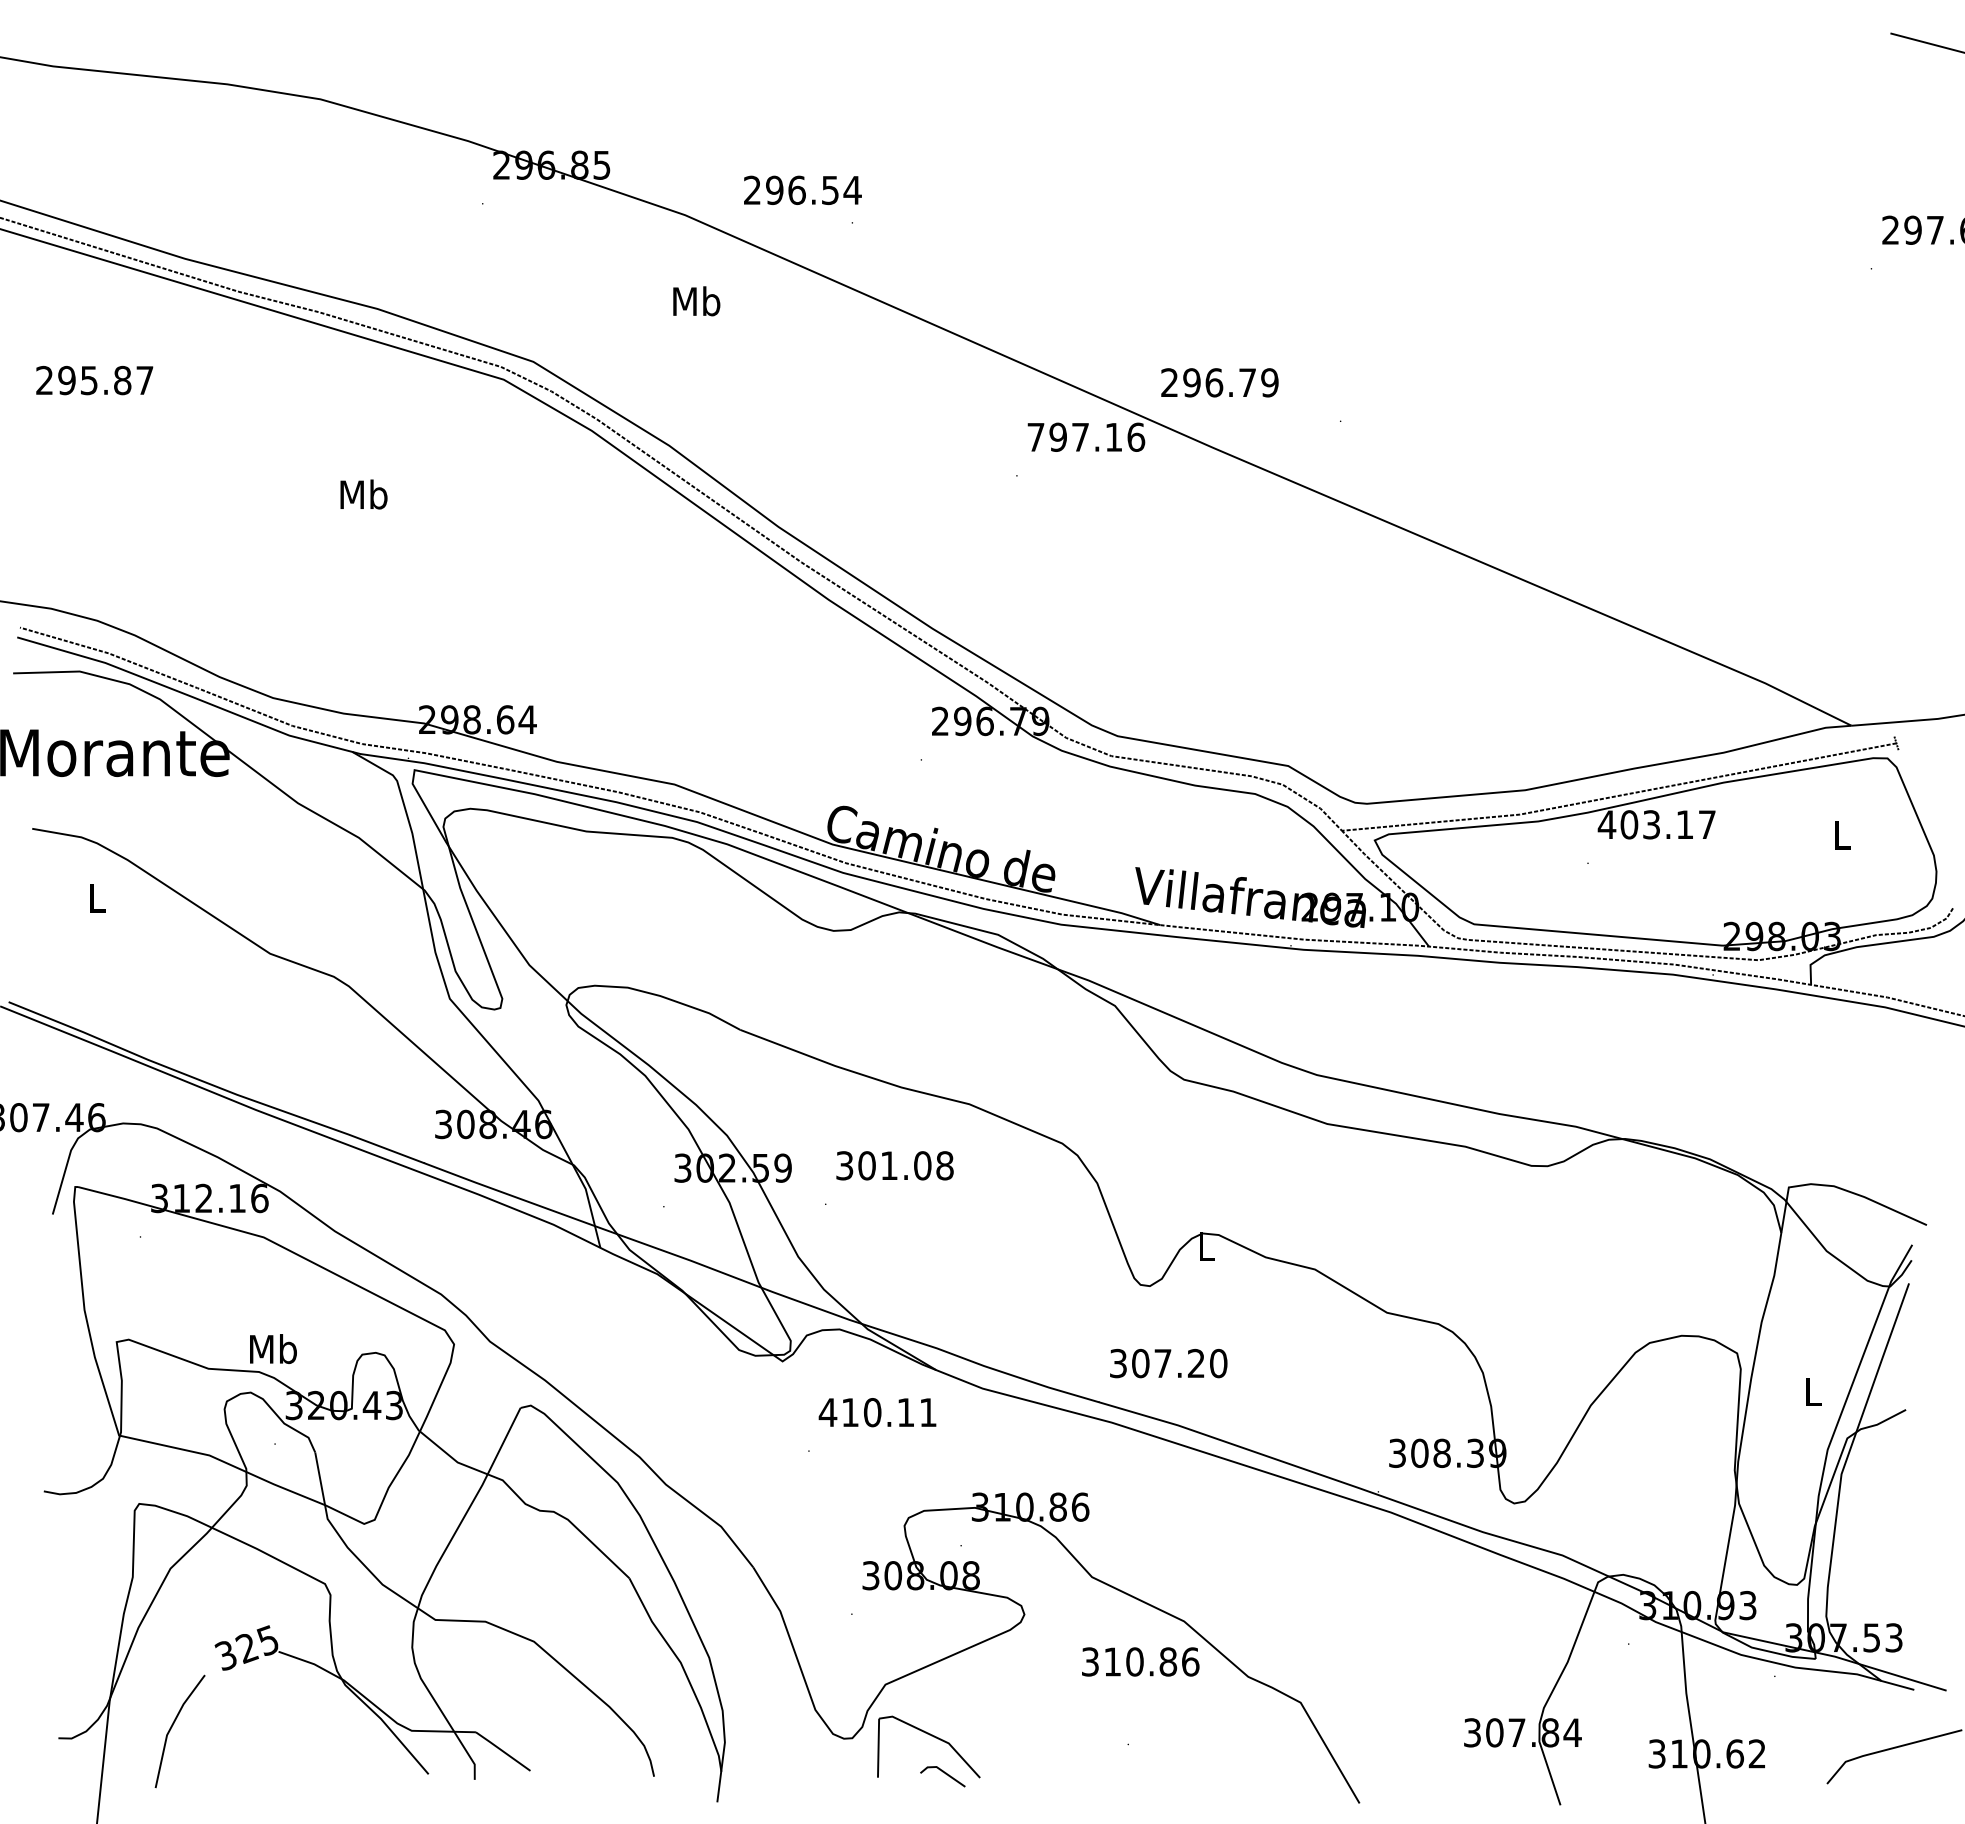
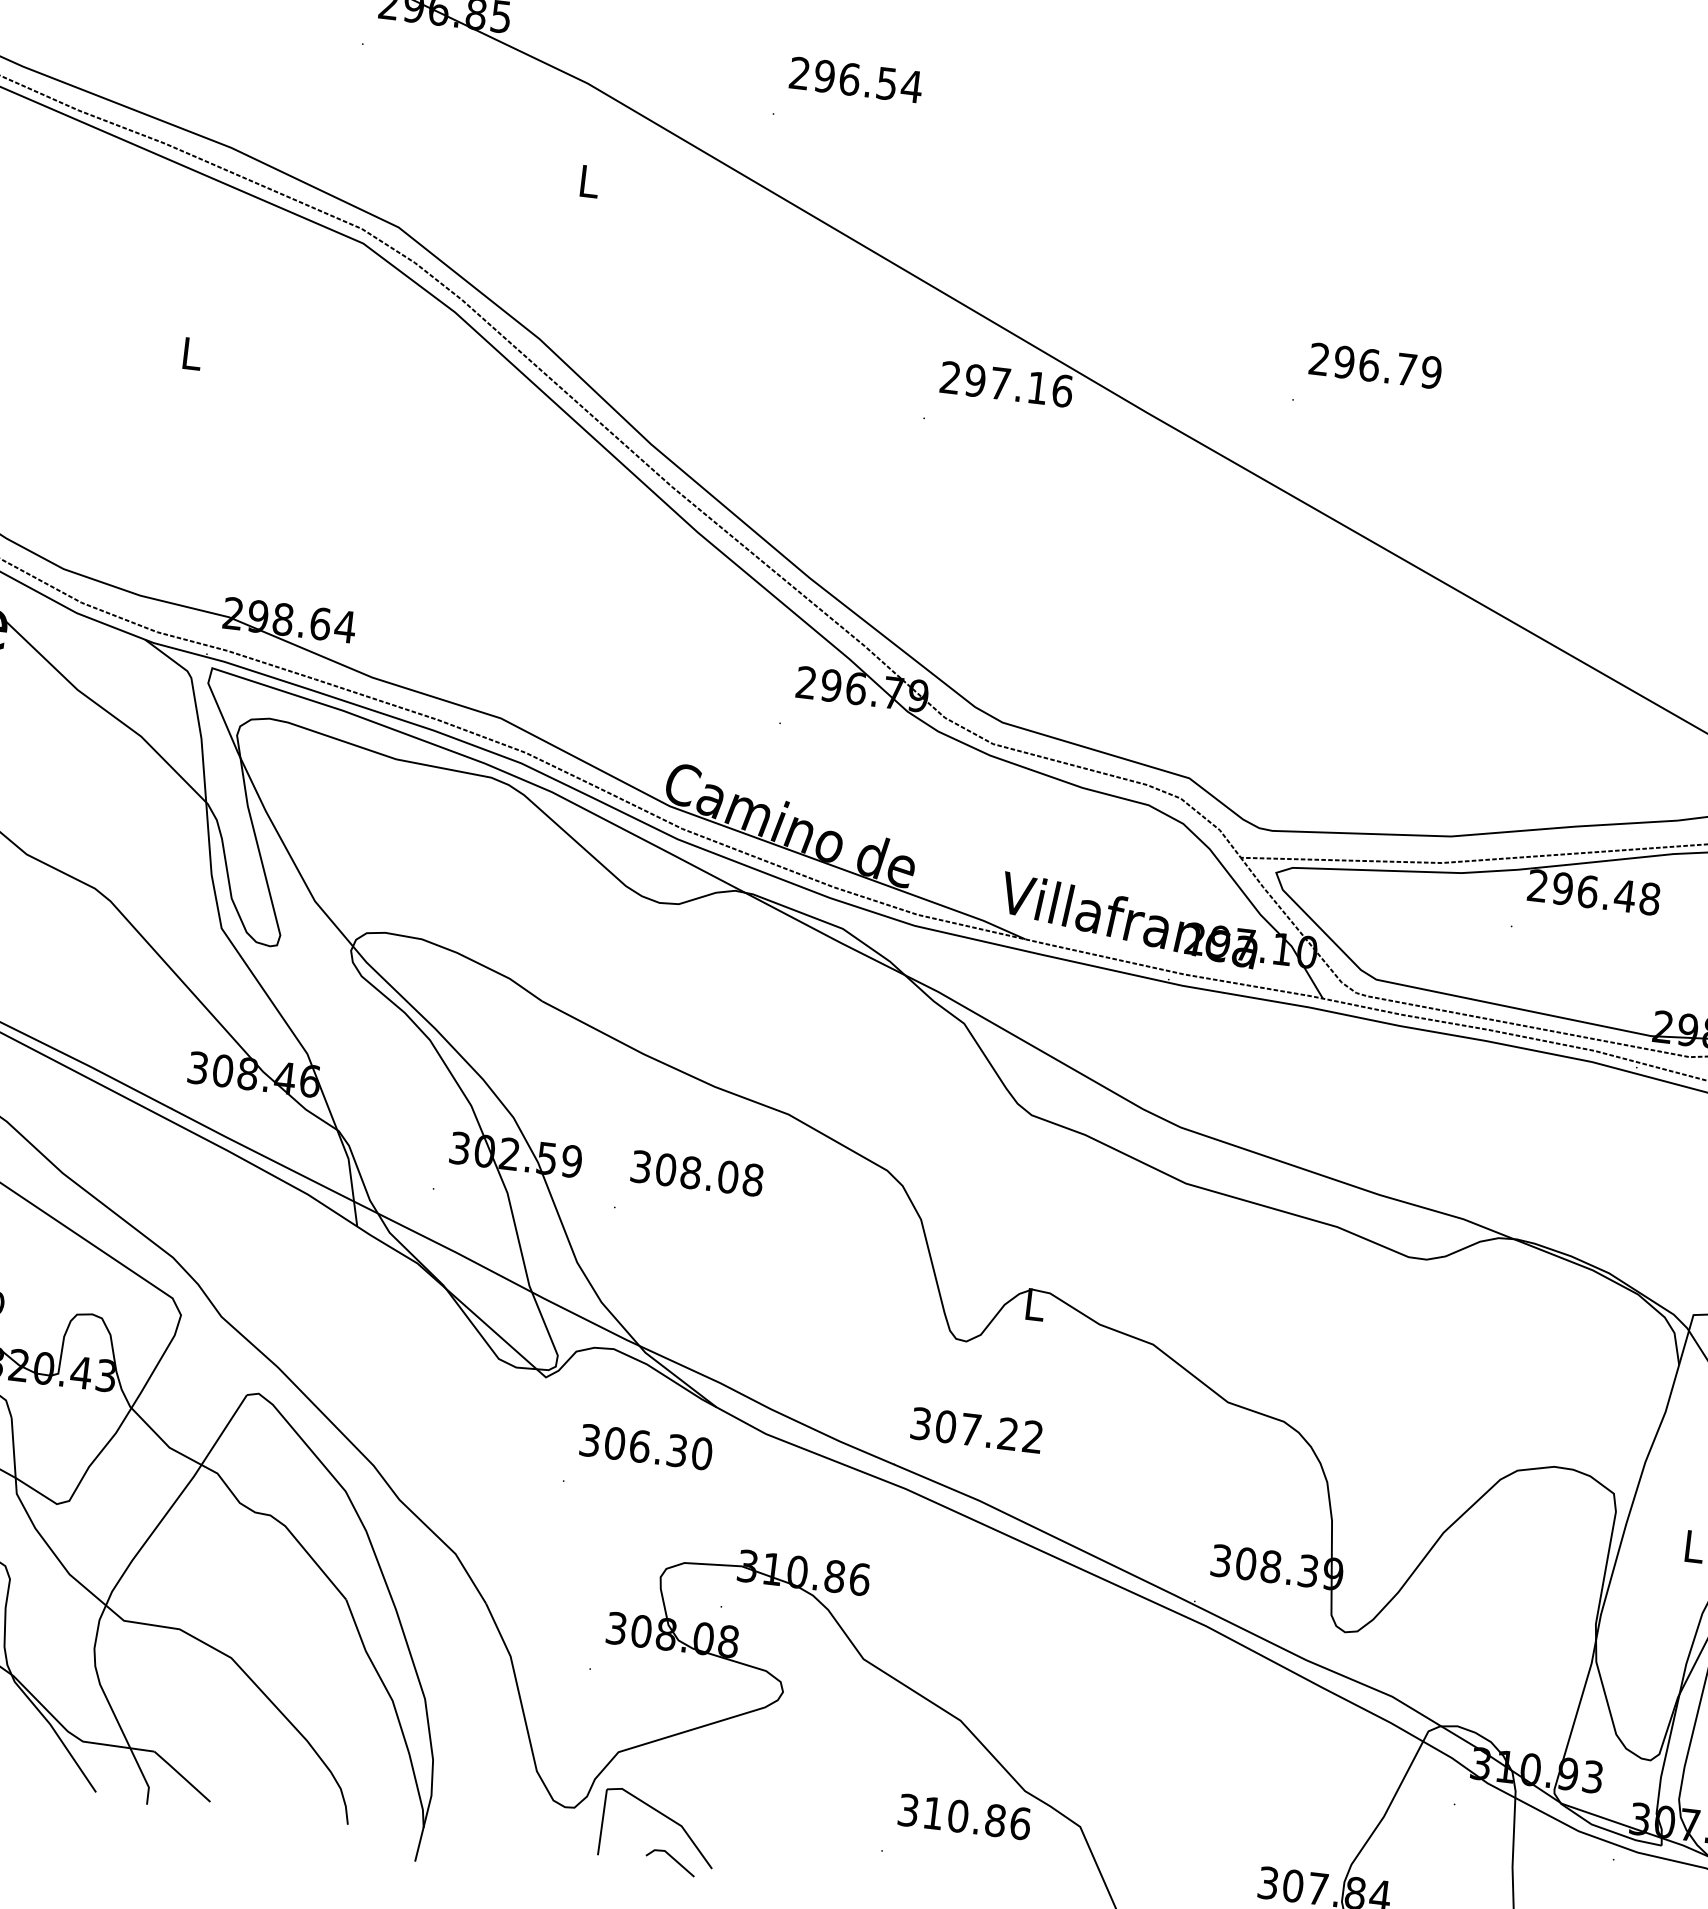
text: (802, 189) -> (855, 79), moved
text: (696, 301) -> (588, 181), Mb -> L
text: (1219, 382) -> (1375, 365), moved
text: (1035, 436) -> (950, 376), 797.16 -> 297.16
text: (363, 494) -> (191, 353), Mb -> L
text: (1656, 824) -> (1593, 892), 403.17 -> 296.48
text: (889, 1165) -> (691, 1172), 301.08 -> 308.08
text: (1218, 1363) -> (1032, 1436), 307.20 -> 307.22
text: (877, 1412) -> (645, 1446), 410.11 -> 306.30
text: (1140, 1661) -> (964, 1816), moved

